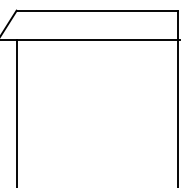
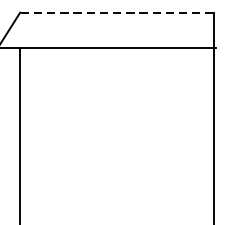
line: (97, 10) -> (117, 12), solid -> dashed

